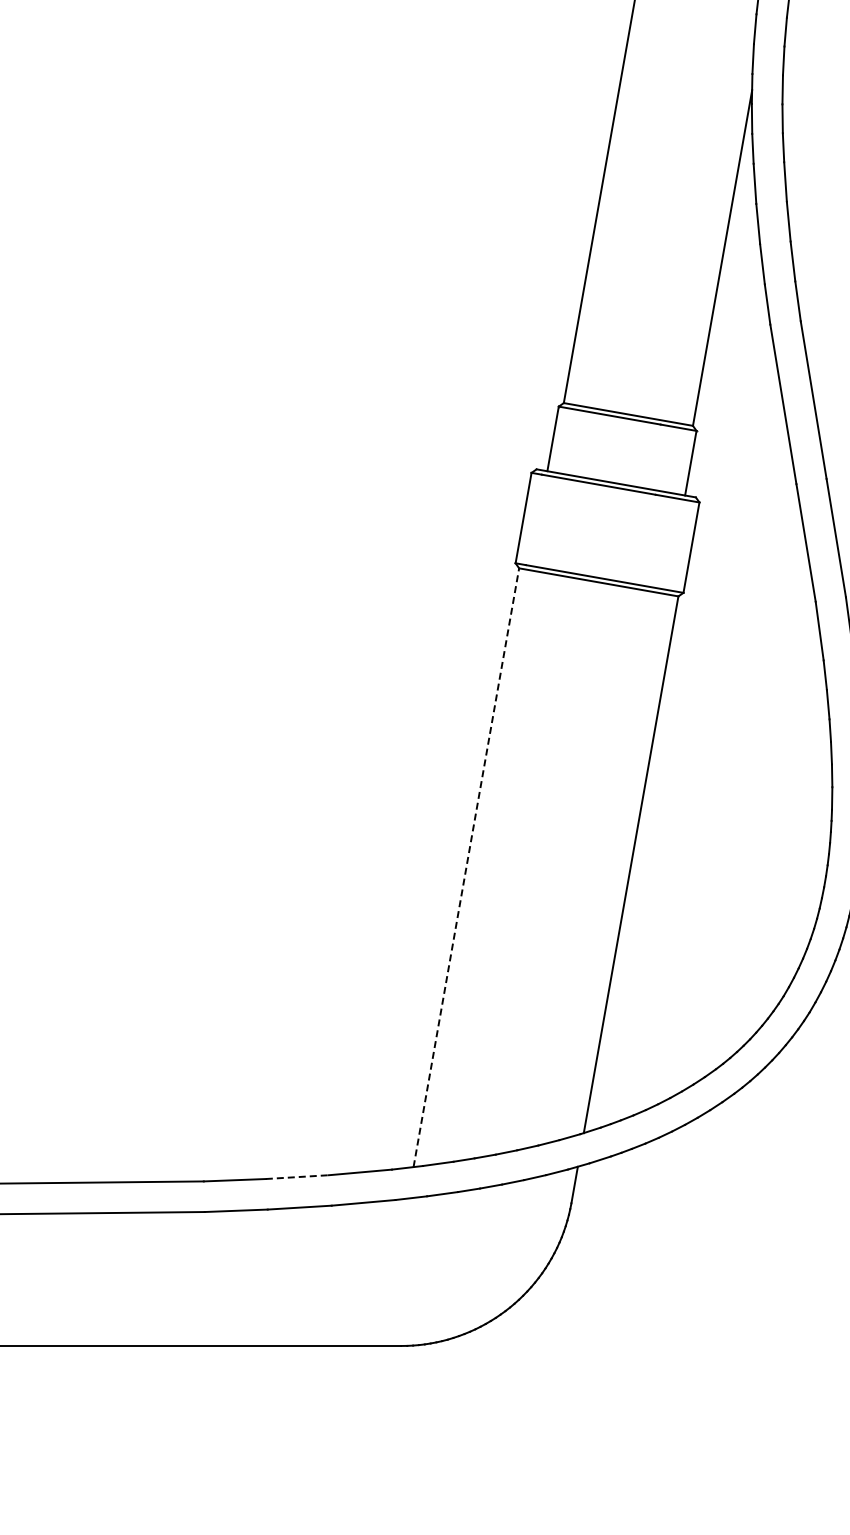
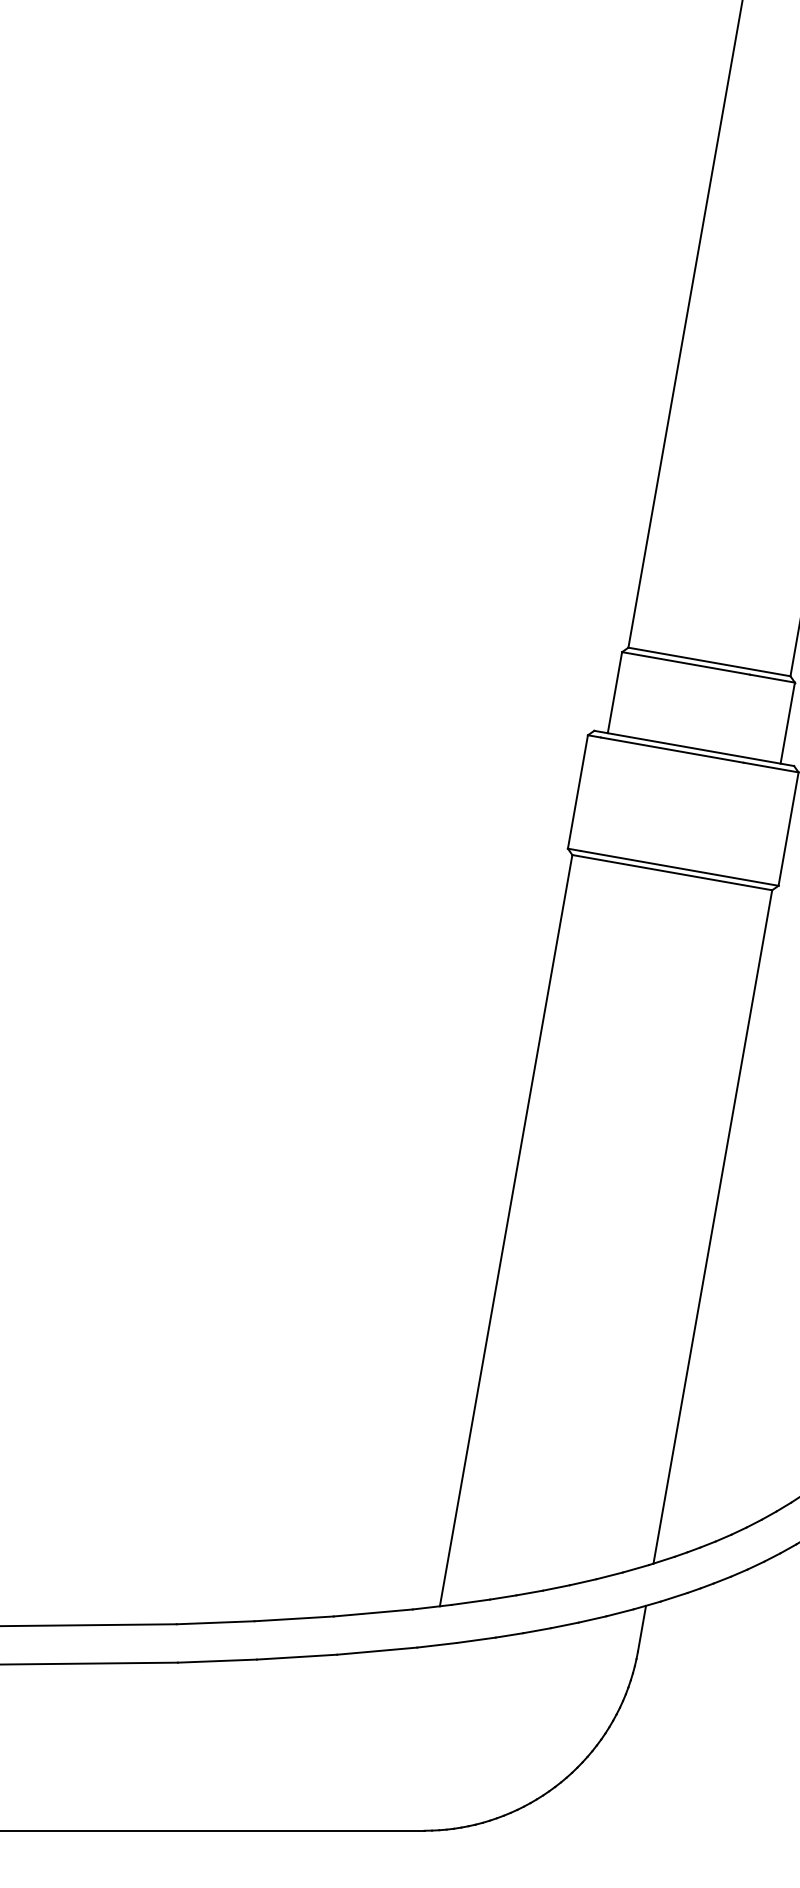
line: (466, 867) -> (506, 1230), dashed -> solid
line: (297, 1177) -> (294, 1619), dashed -> solid

